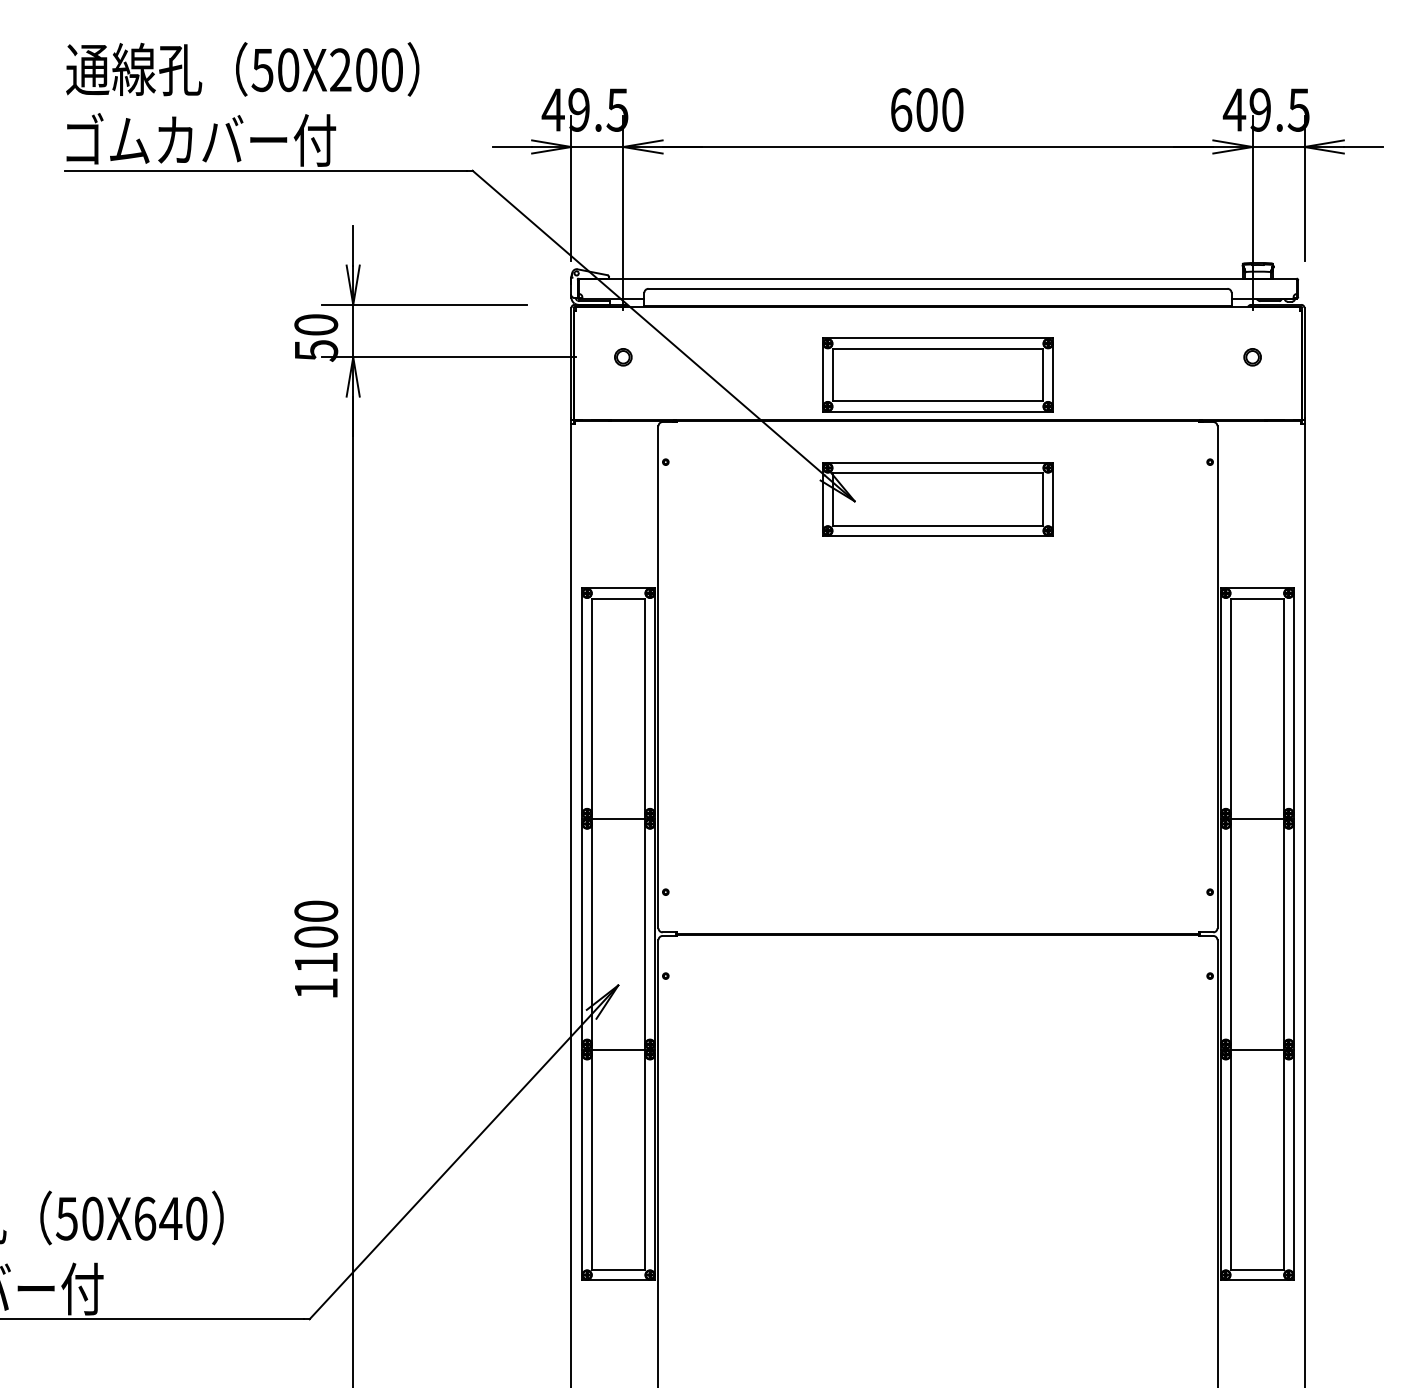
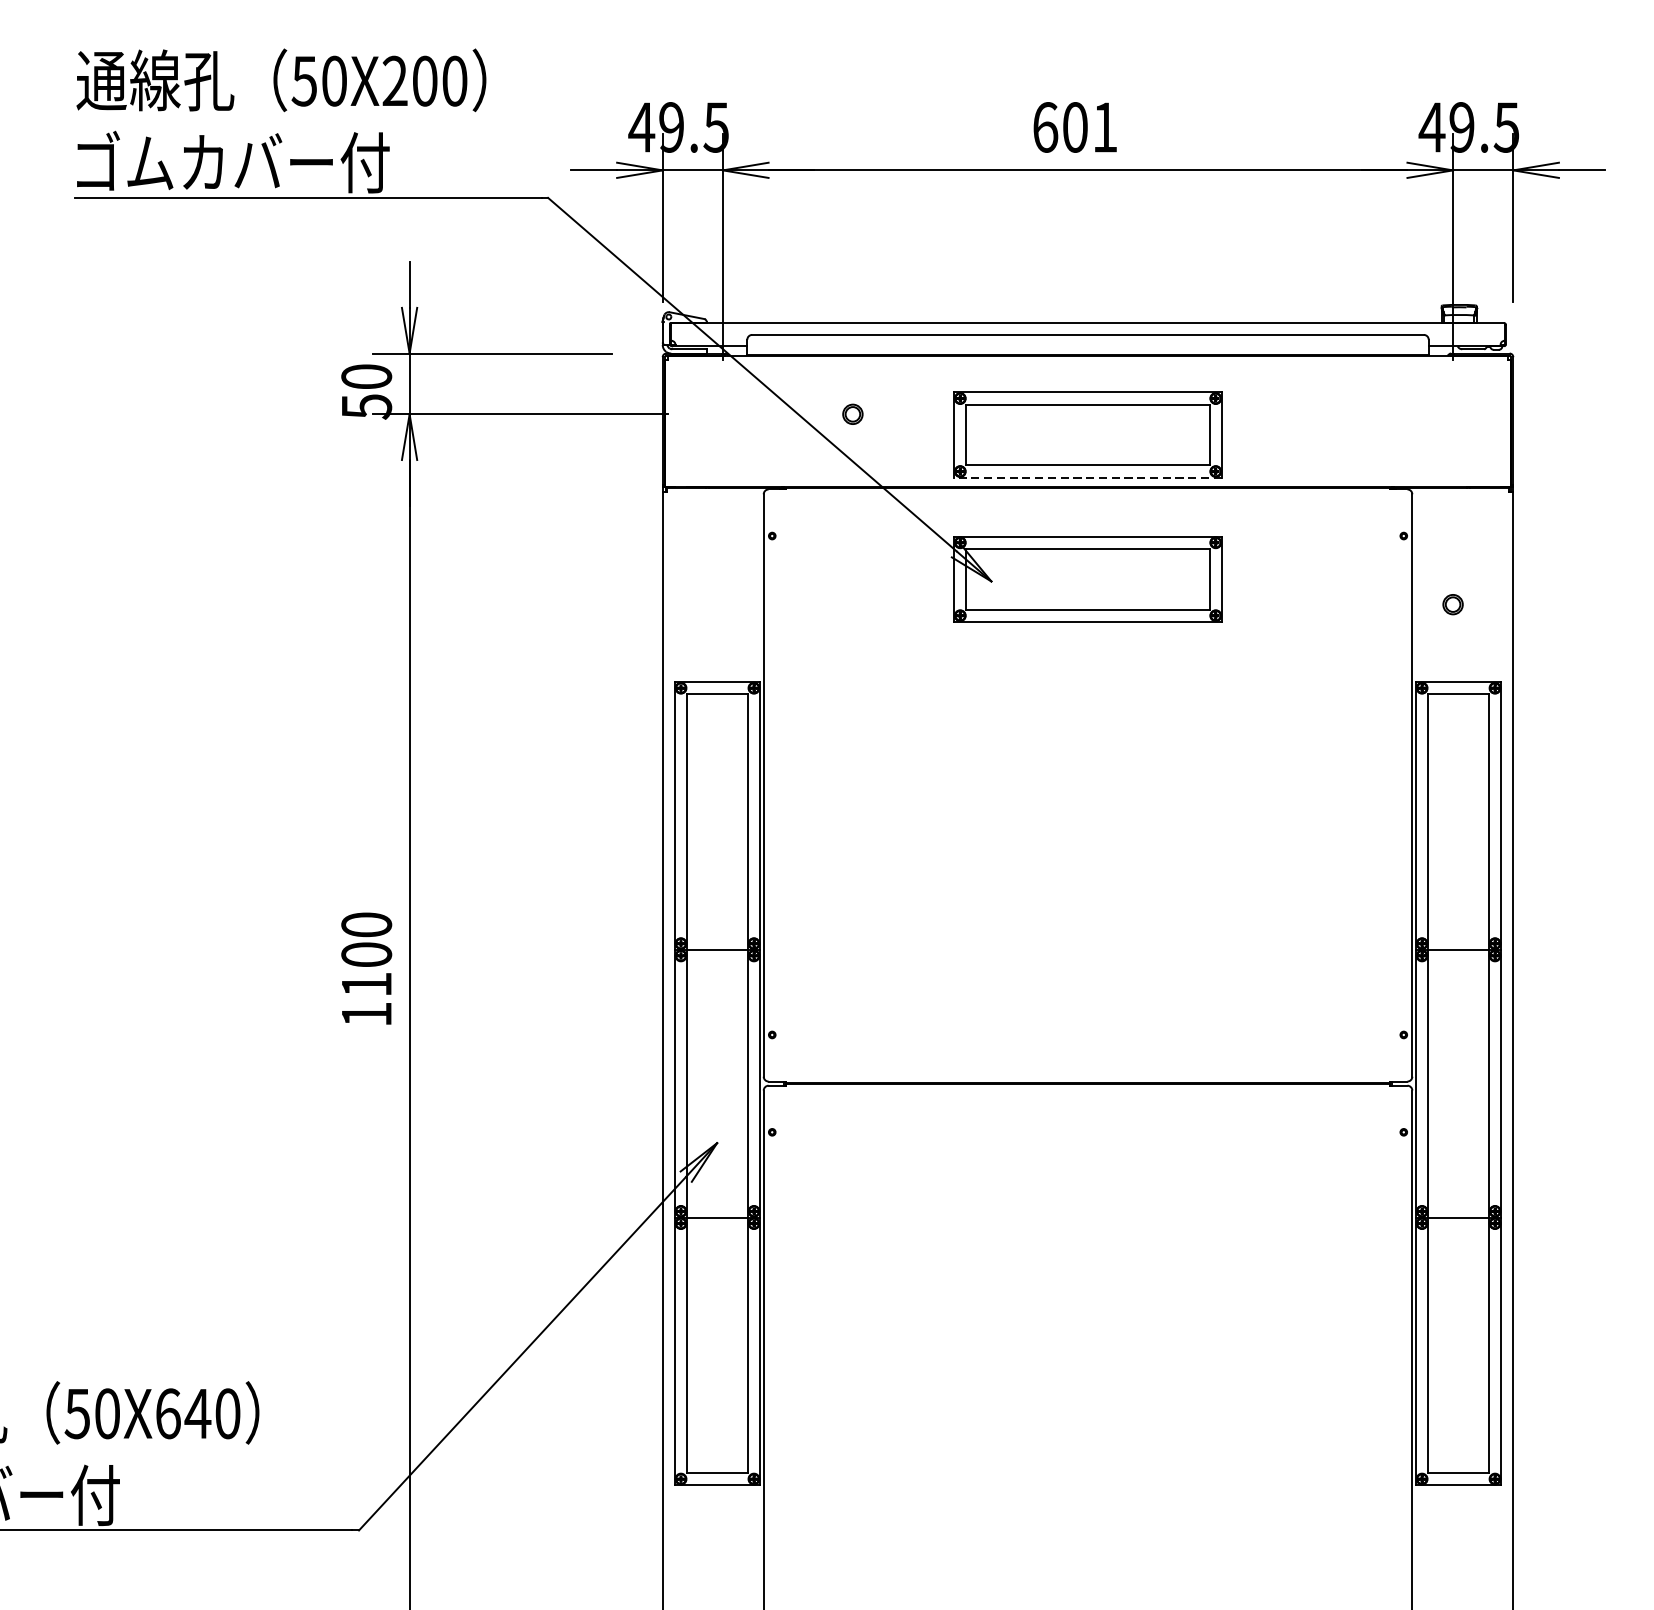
text: (952, 109) -> (1104, 126), 600 -> 601
circle: (623, 357) -> (853, 414), moved
circle: (1252, 357) -> (1452, 604), moved
line: (937, 411) -> (1087, 477), solid -> dashed
text: (316, 948) -> (366, 968), moved

